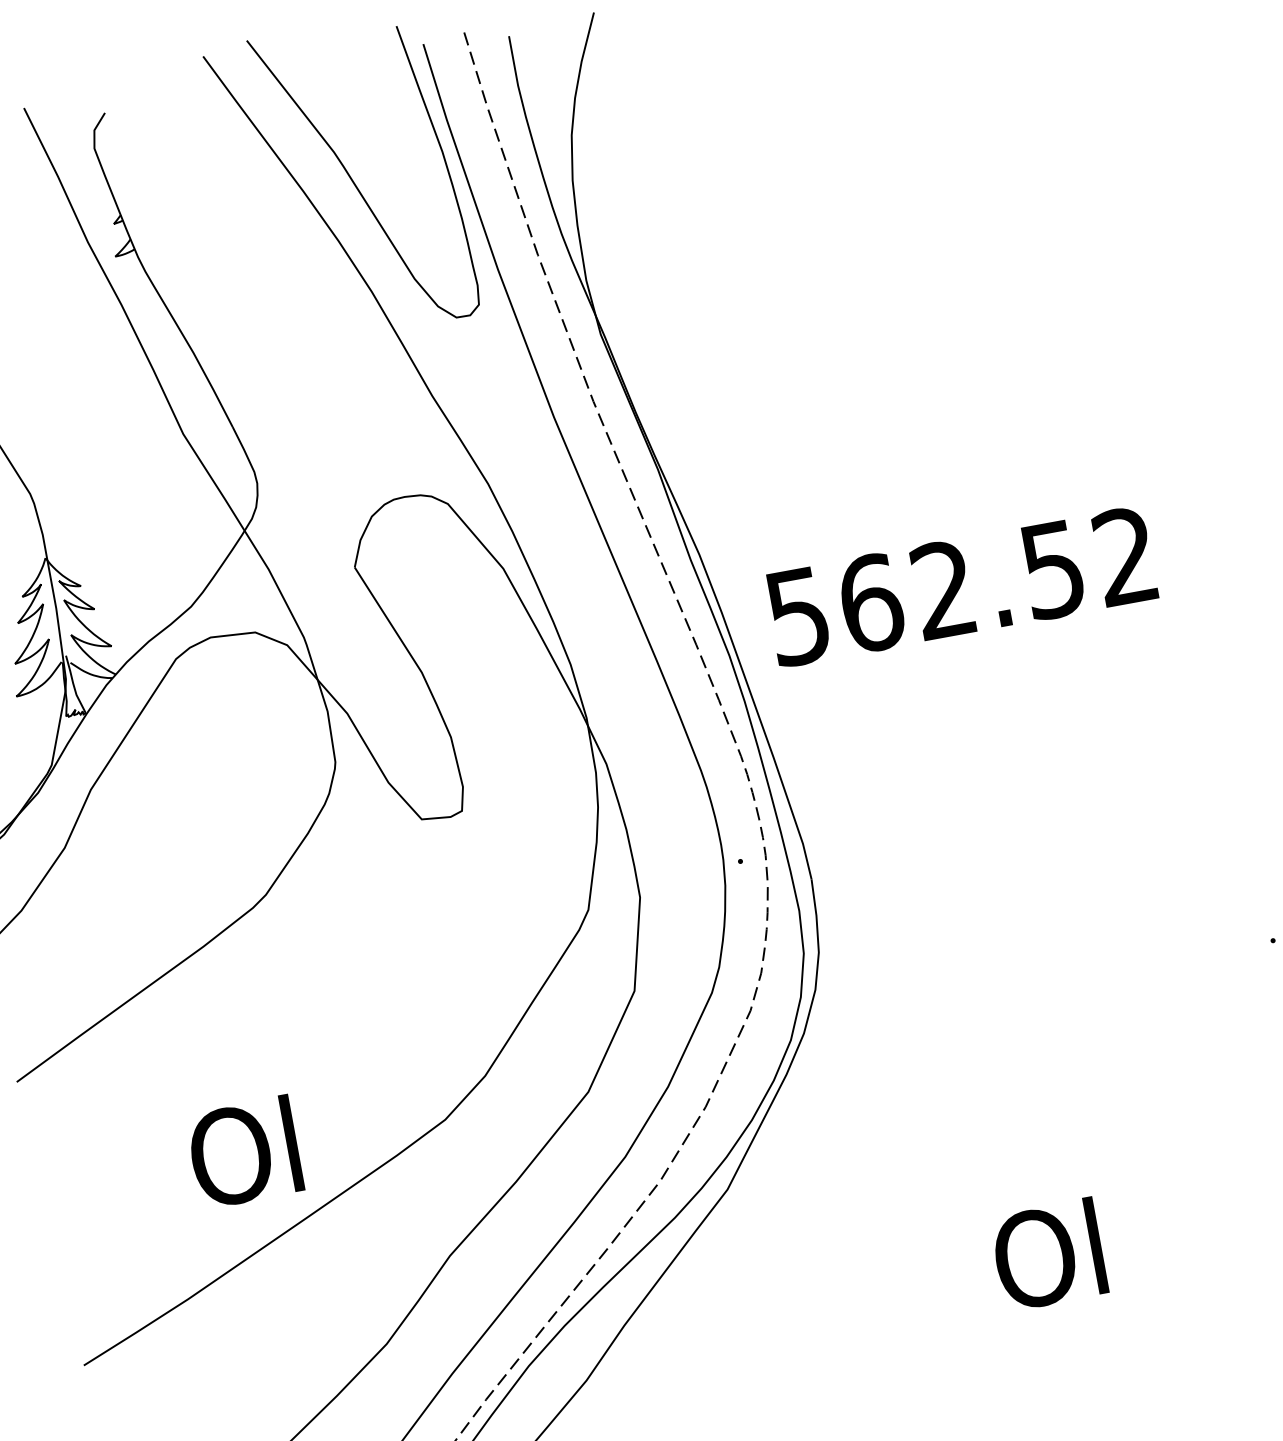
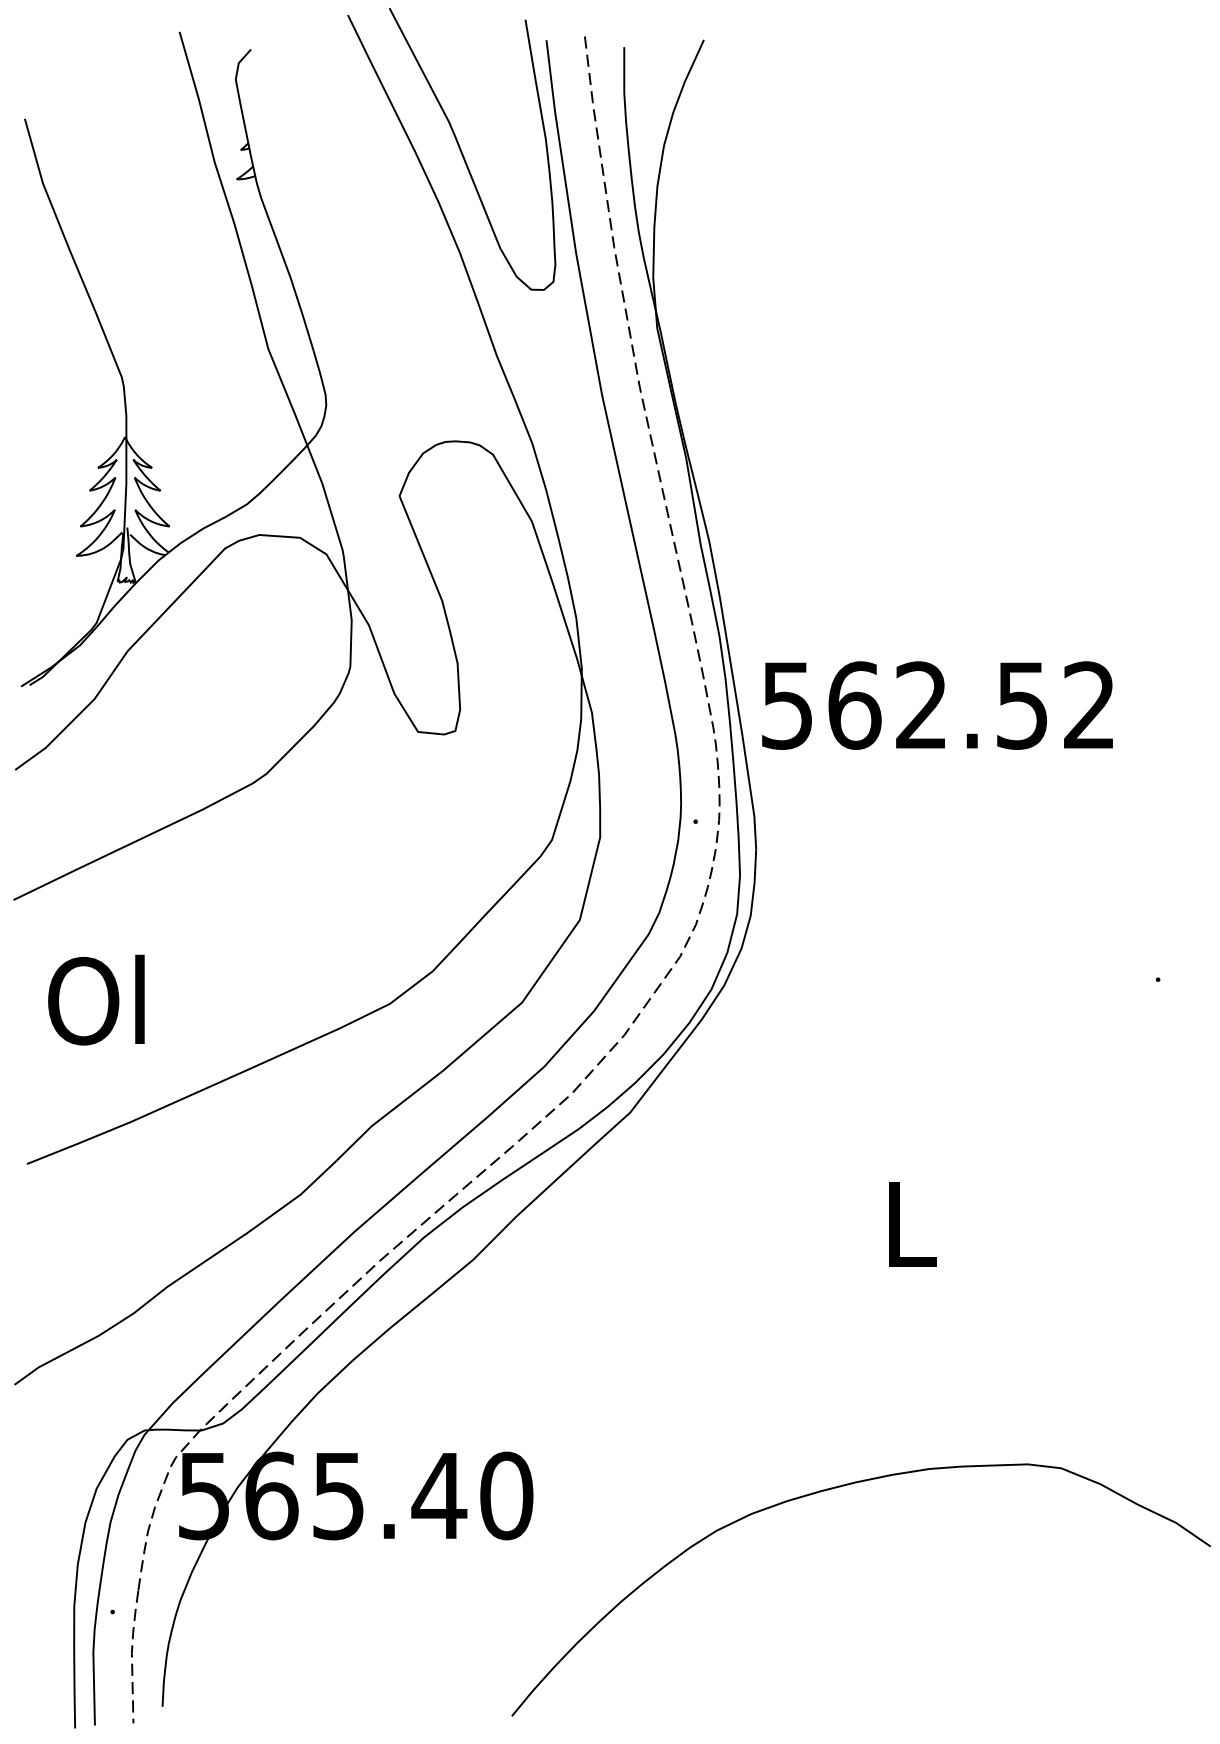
text: (960, 586) -> (937, 705), moved
text: (244, 1151) -> (96, 999), moved
text: (1048, 1254) -> (906, 1223), Ol -> L

